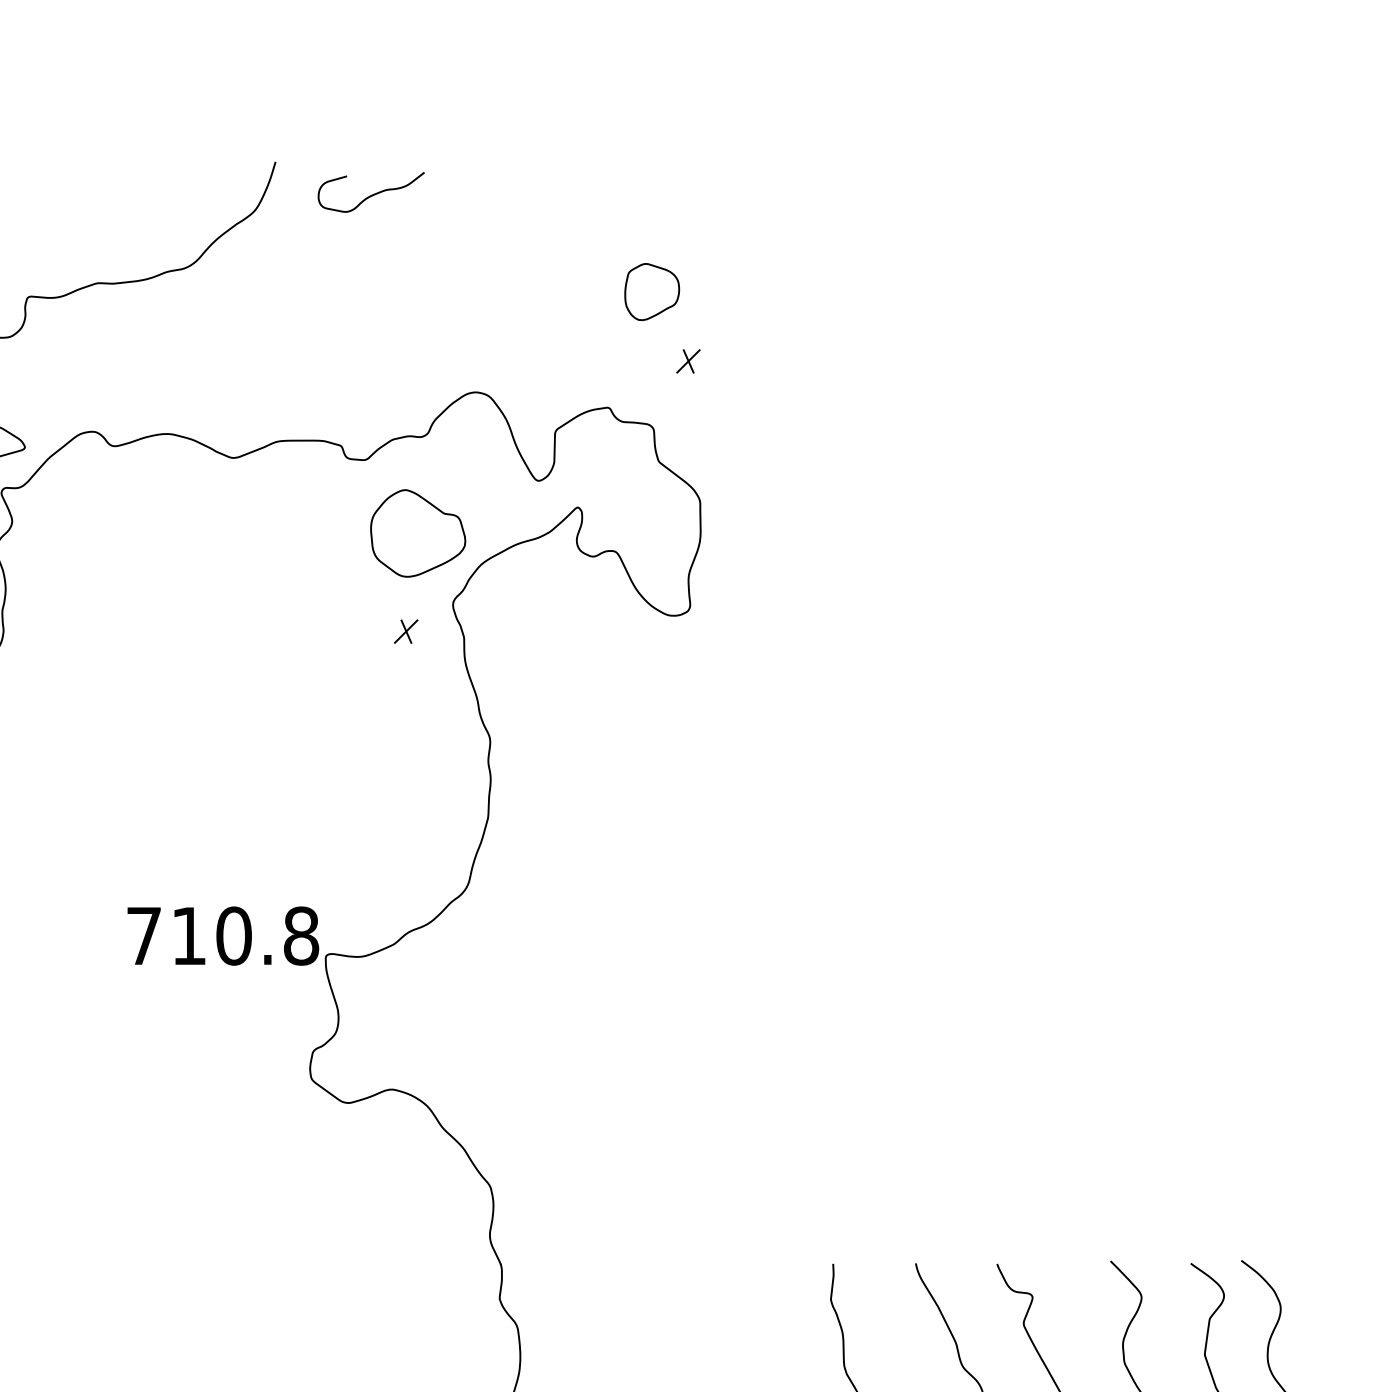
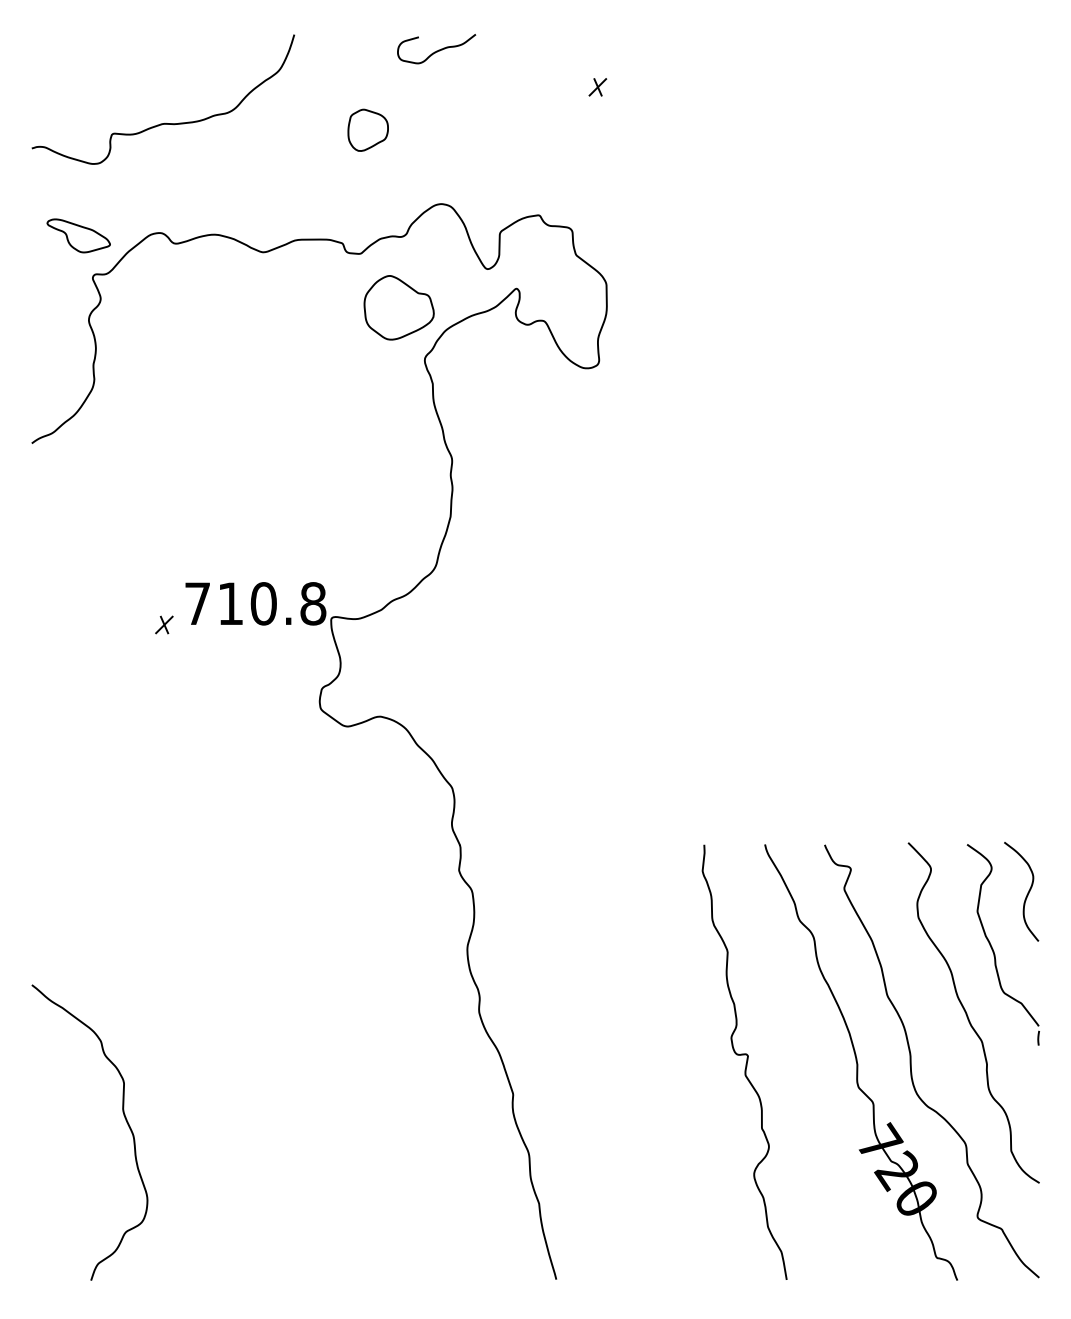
curve: (371, 194) -> (436, 50), moved
part: (651, 290) -> (367, 129), moved
part: (687, 361) -> (597, 87), moved
part: (406, 630) -> (164, 624), moved

